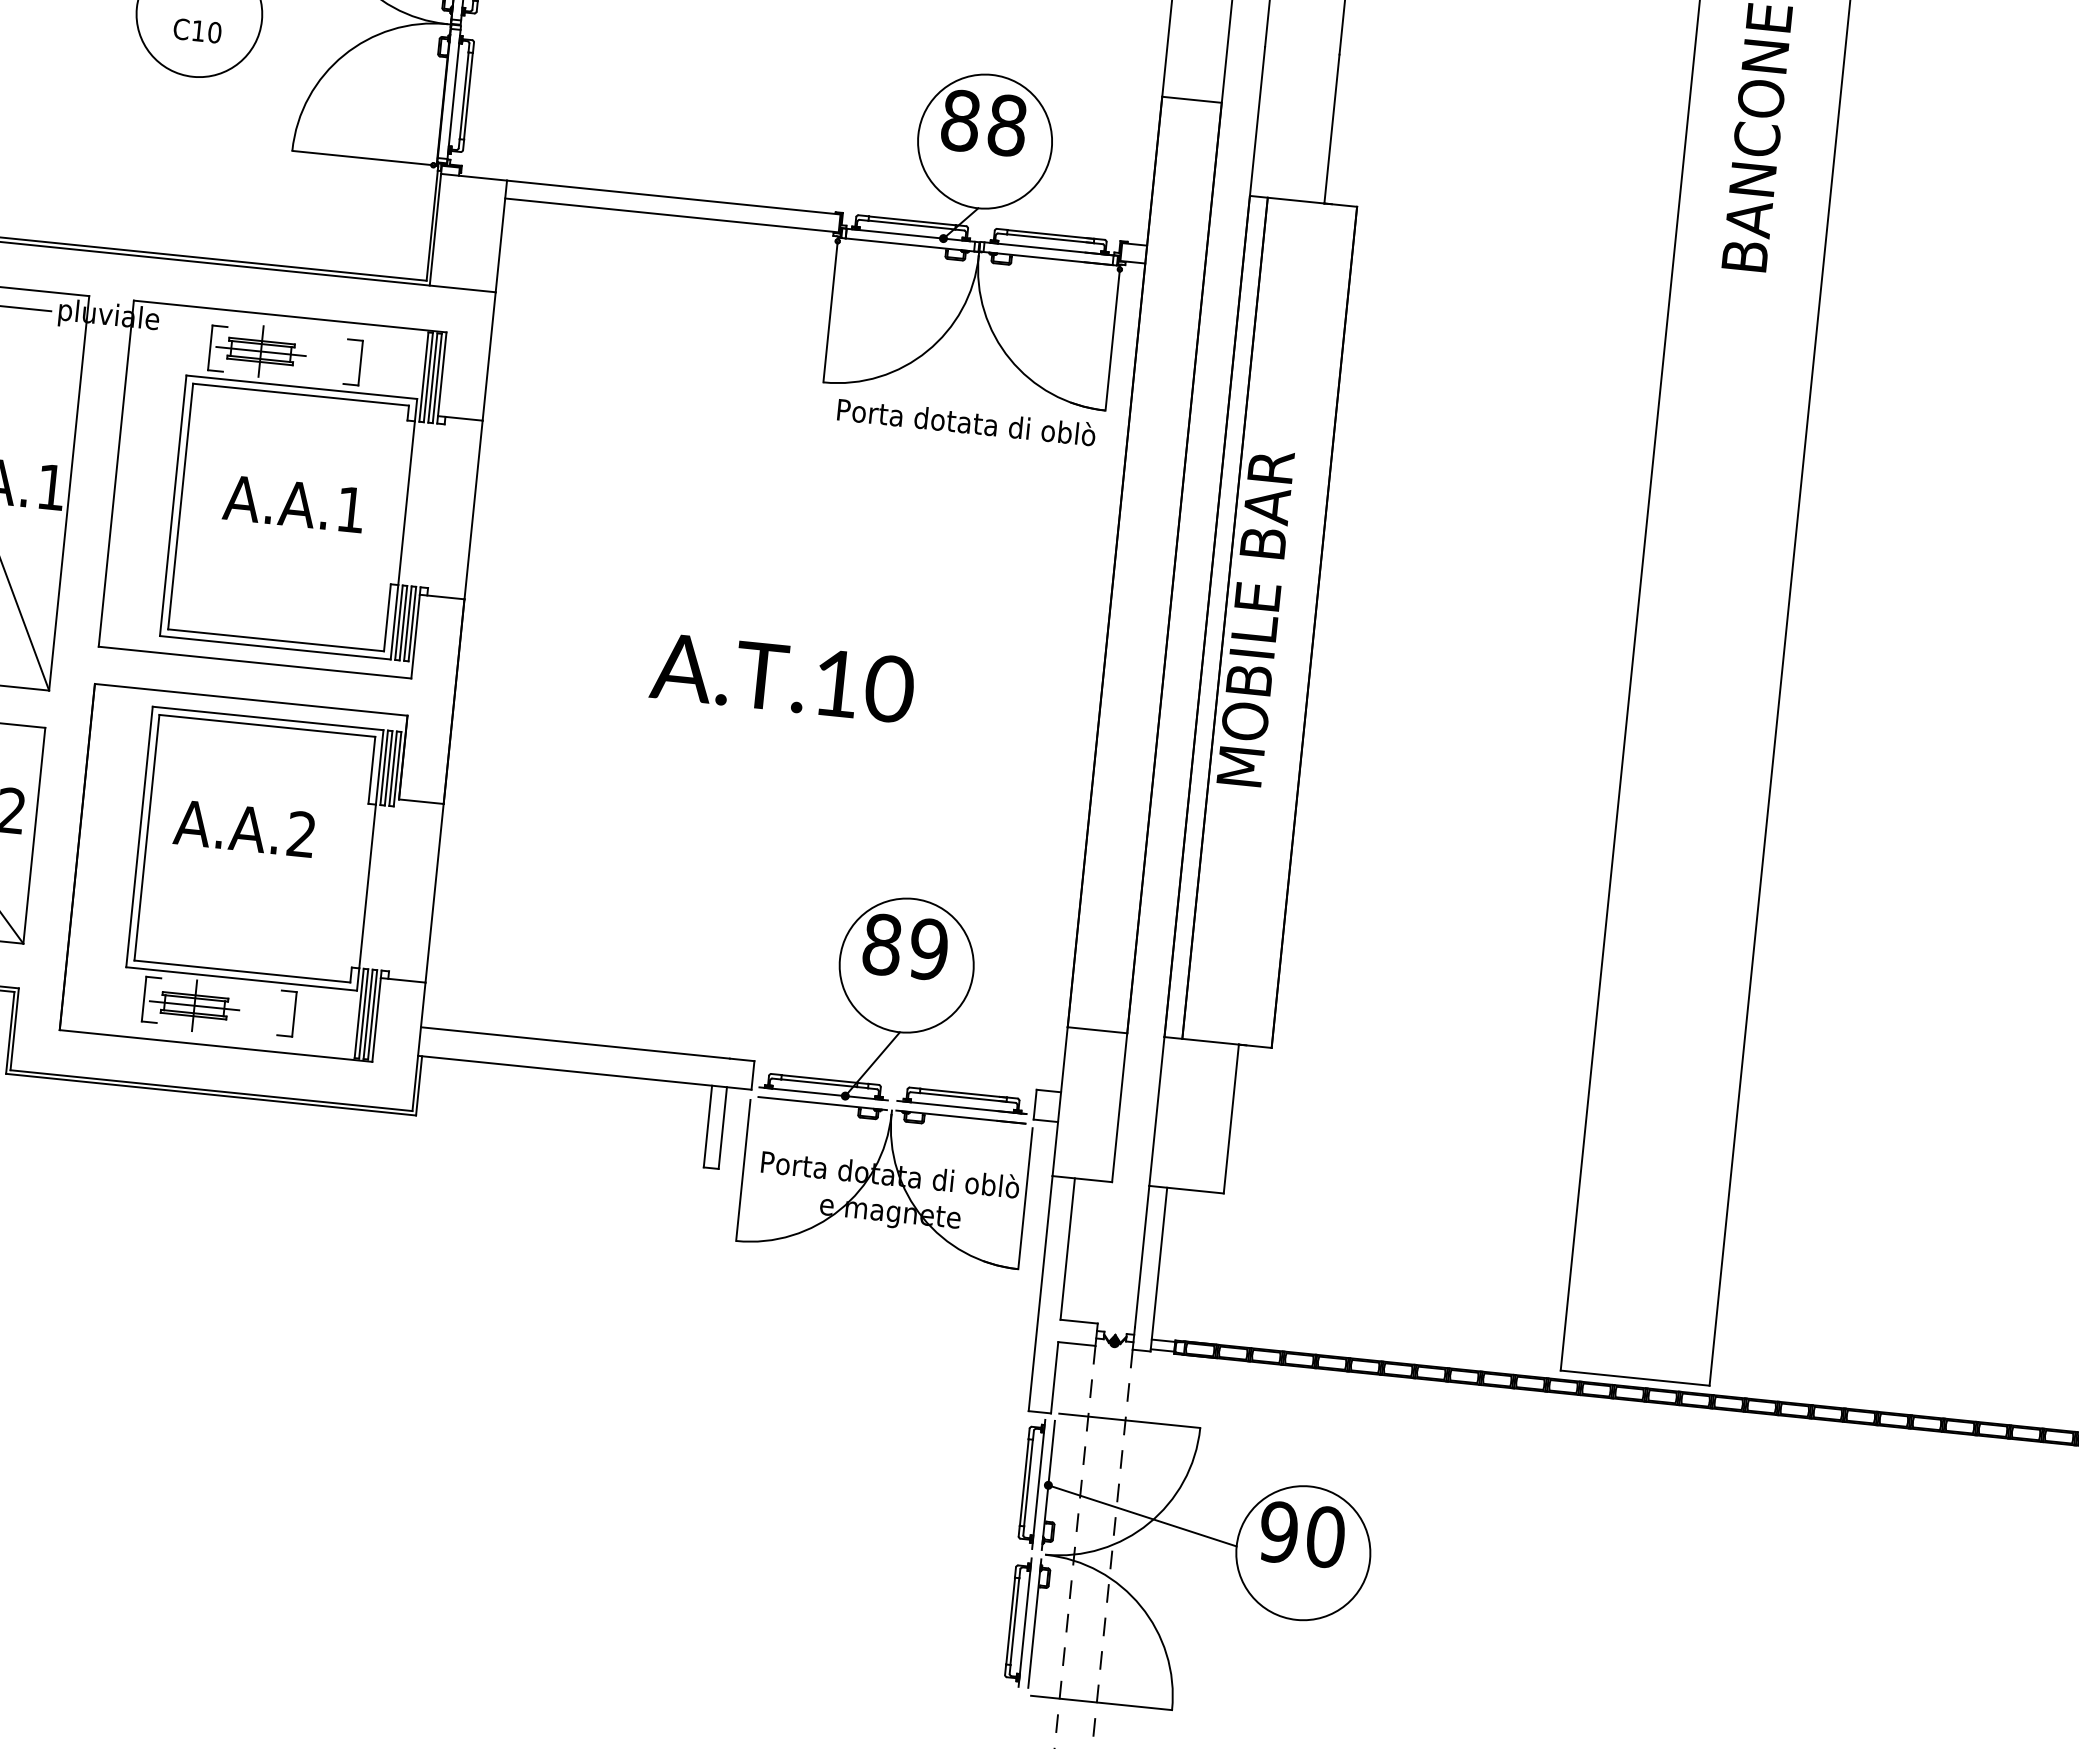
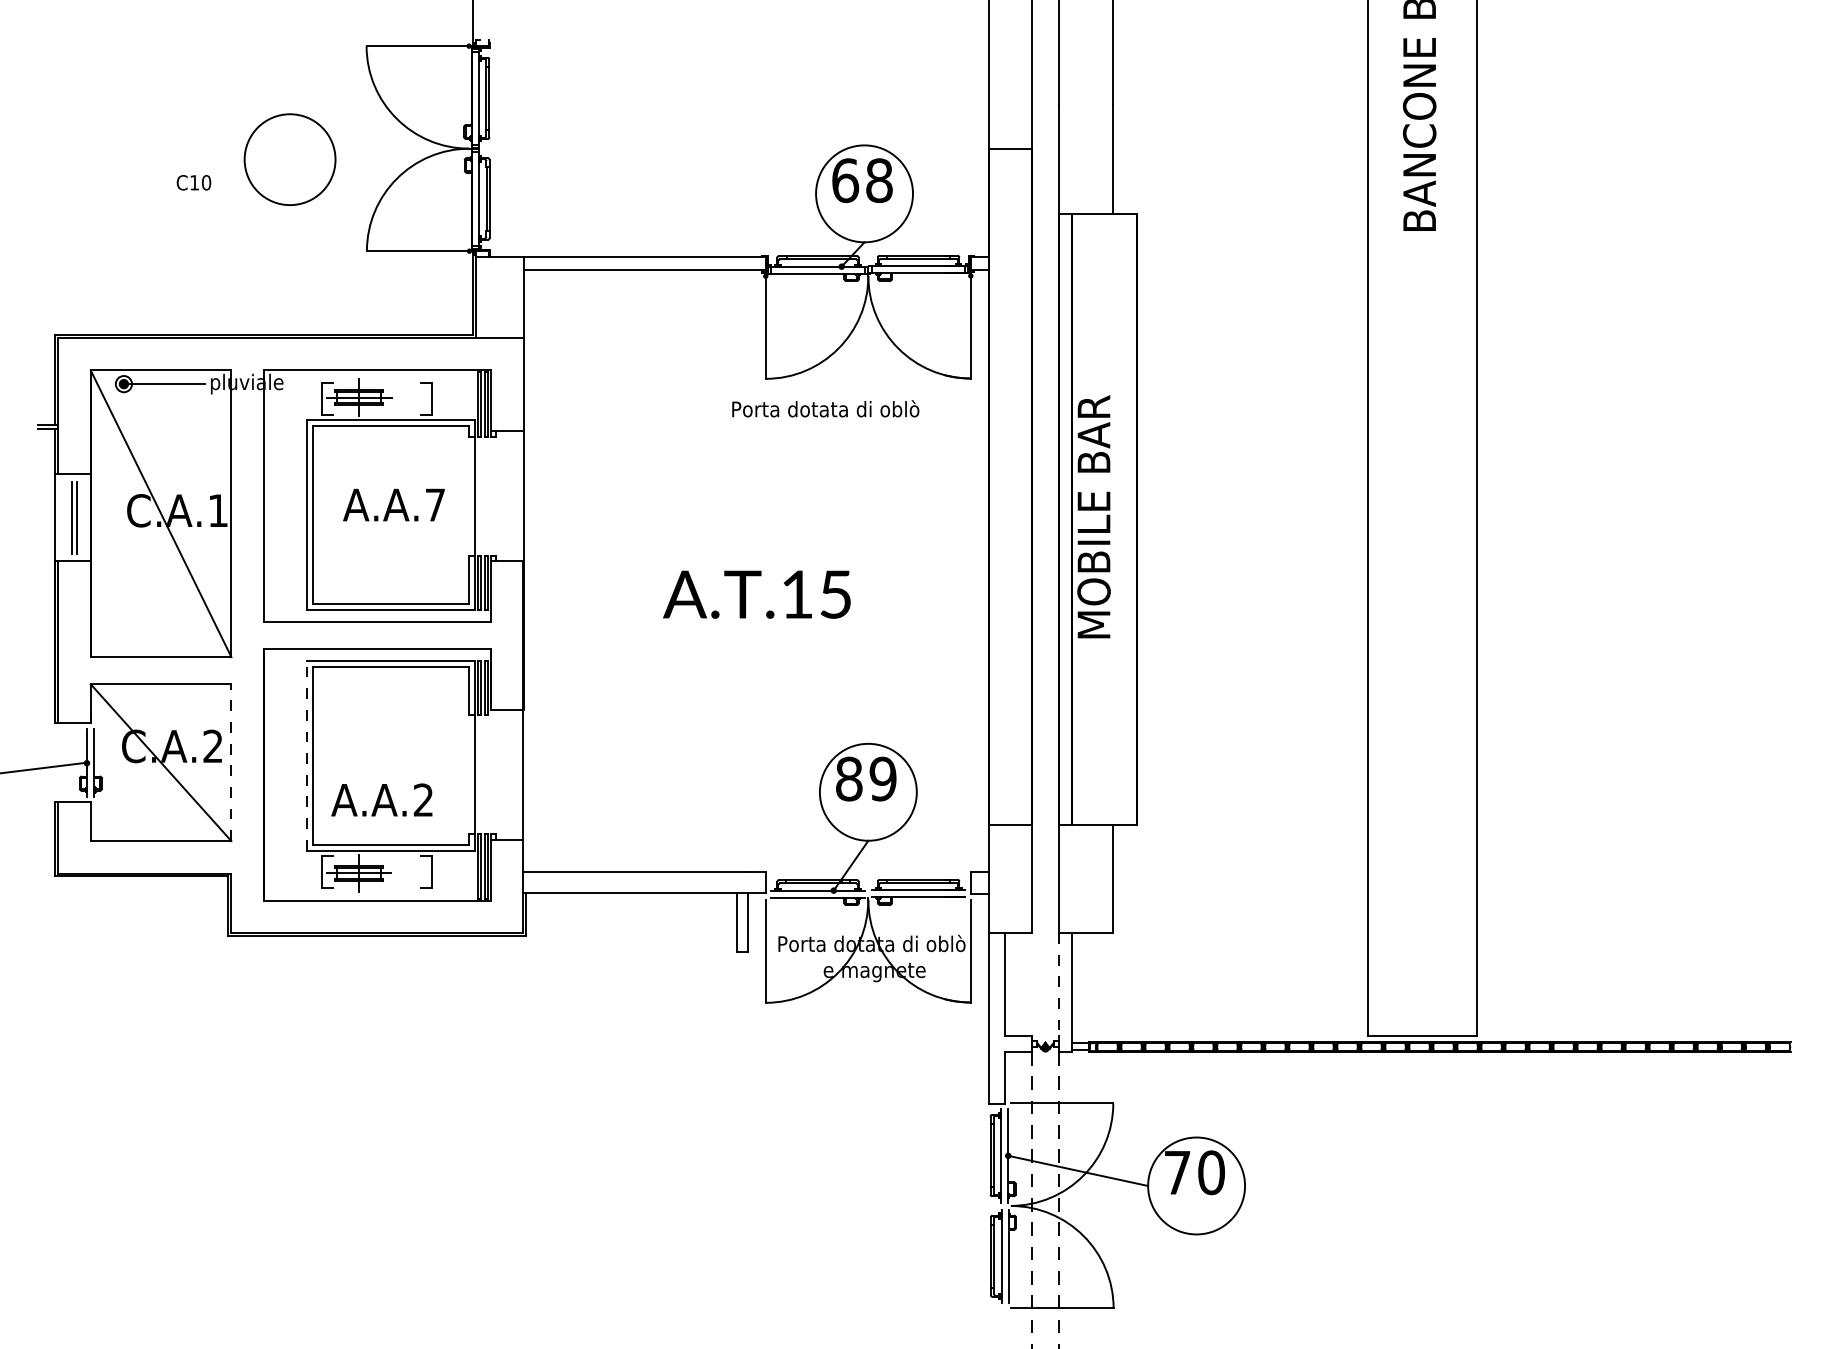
text: (196, 30) -> (193, 182), moved
text: (960, 120) -> (845, 180), 88 -> 68
text: (966, 421) -> (825, 408), moved
text: (351, 509) -> (435, 504), A.A.1 -> A.A.7
text: (889, 688) -> (835, 594), A.T.10 -> A.T.15
text: (243, 827) -> (381, 799), moved
line: (34, 835) -> (231, 762), solid -> dashed
line: (140, 836) -> (307, 755), solid -> dashed
line: (1141, 1256) -> (1058, 984), solid -> dashed
text: (1278, 1531) -> (1177, 1172), 90 -> 70

